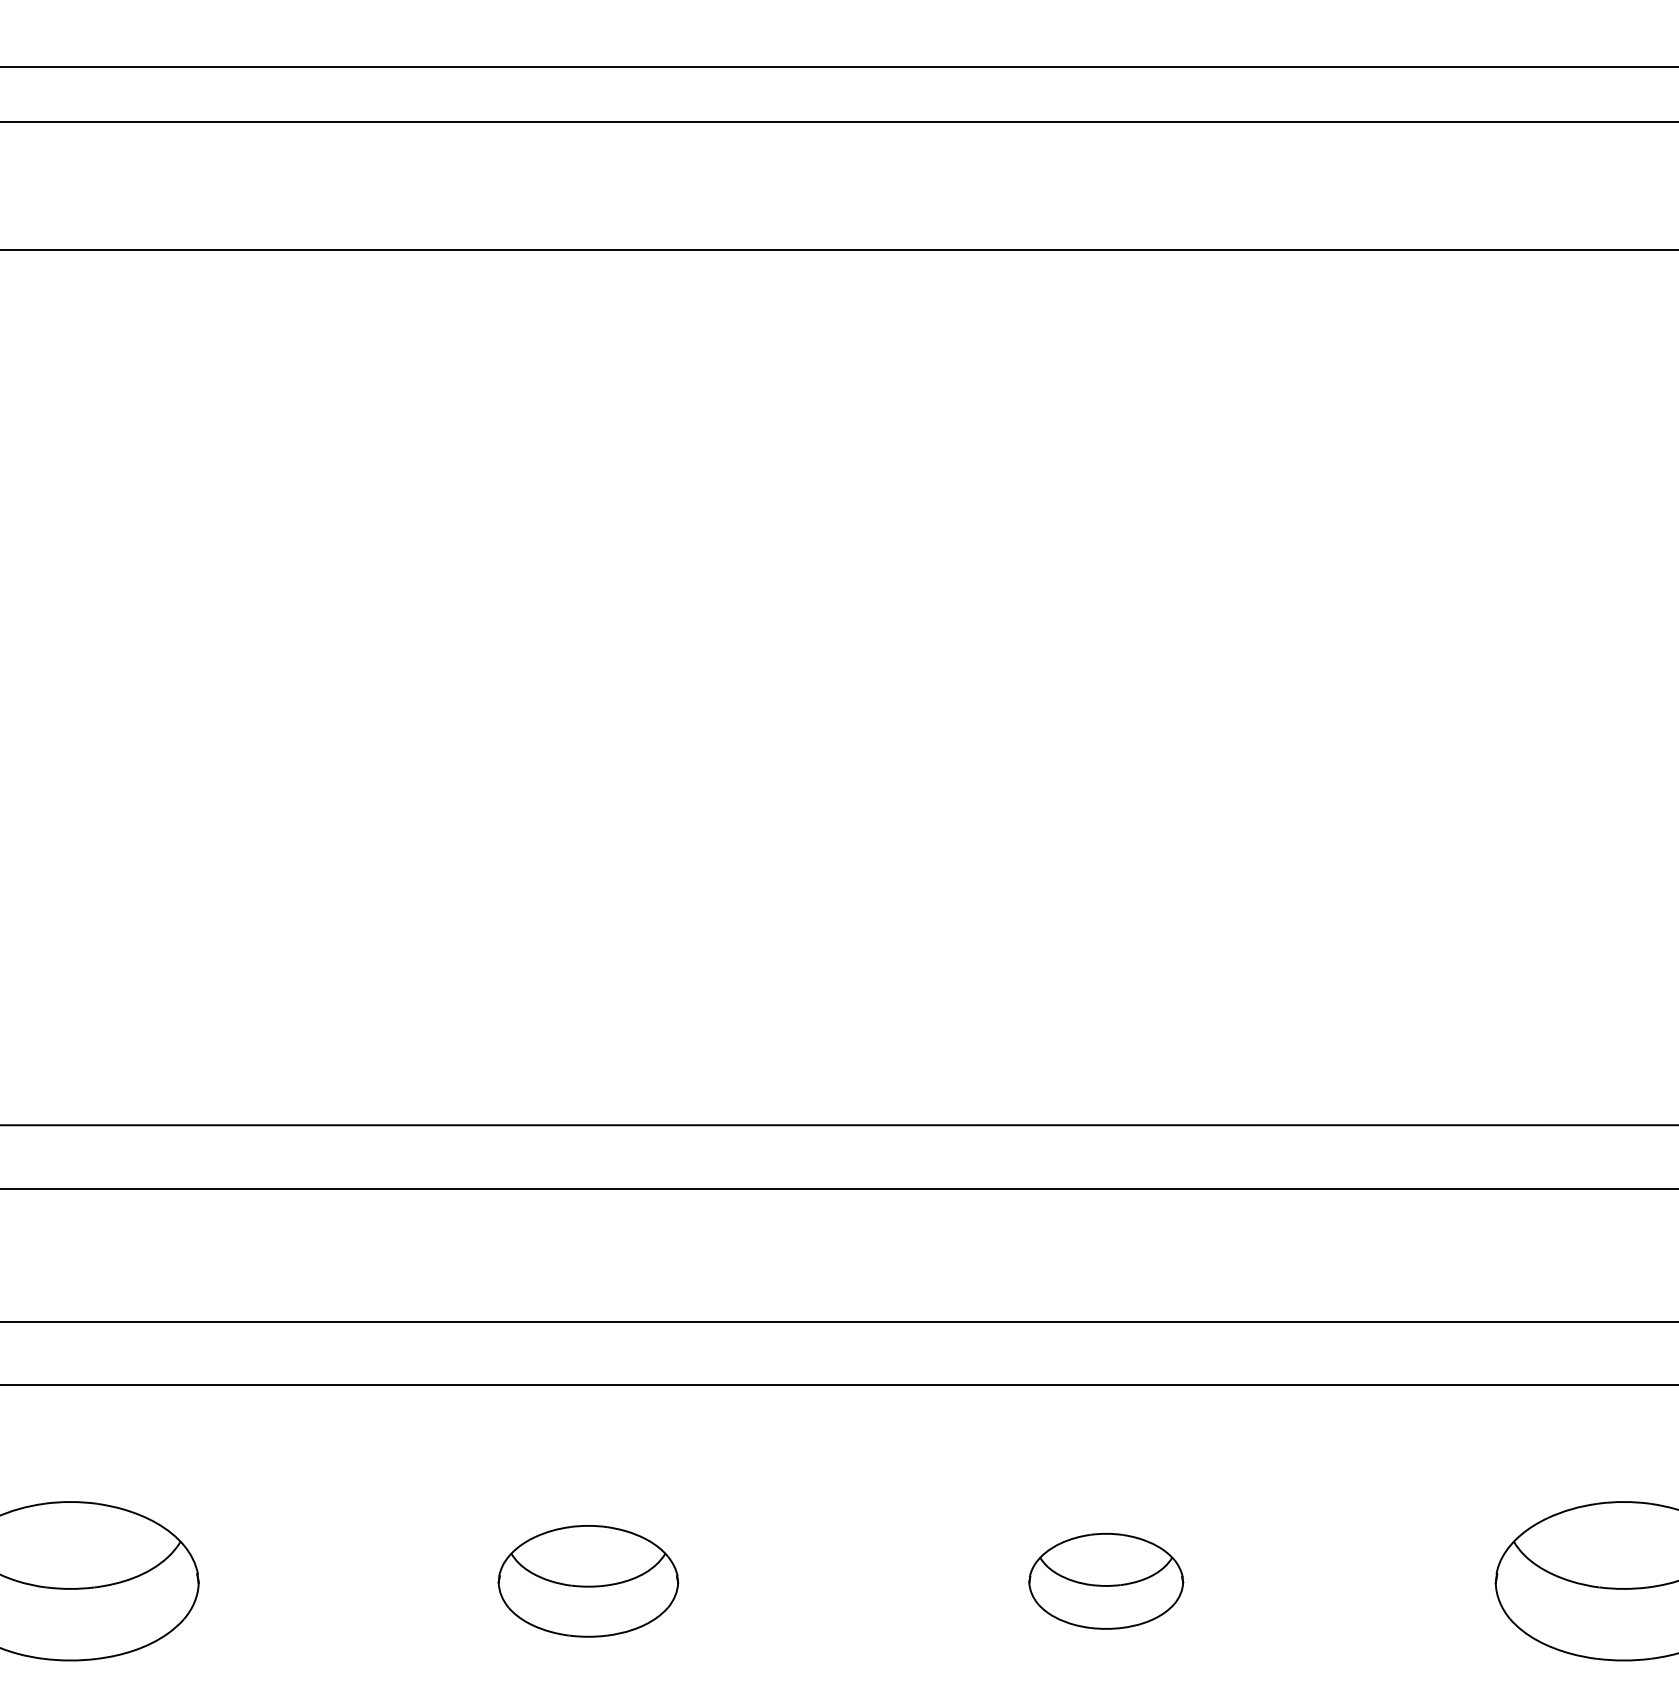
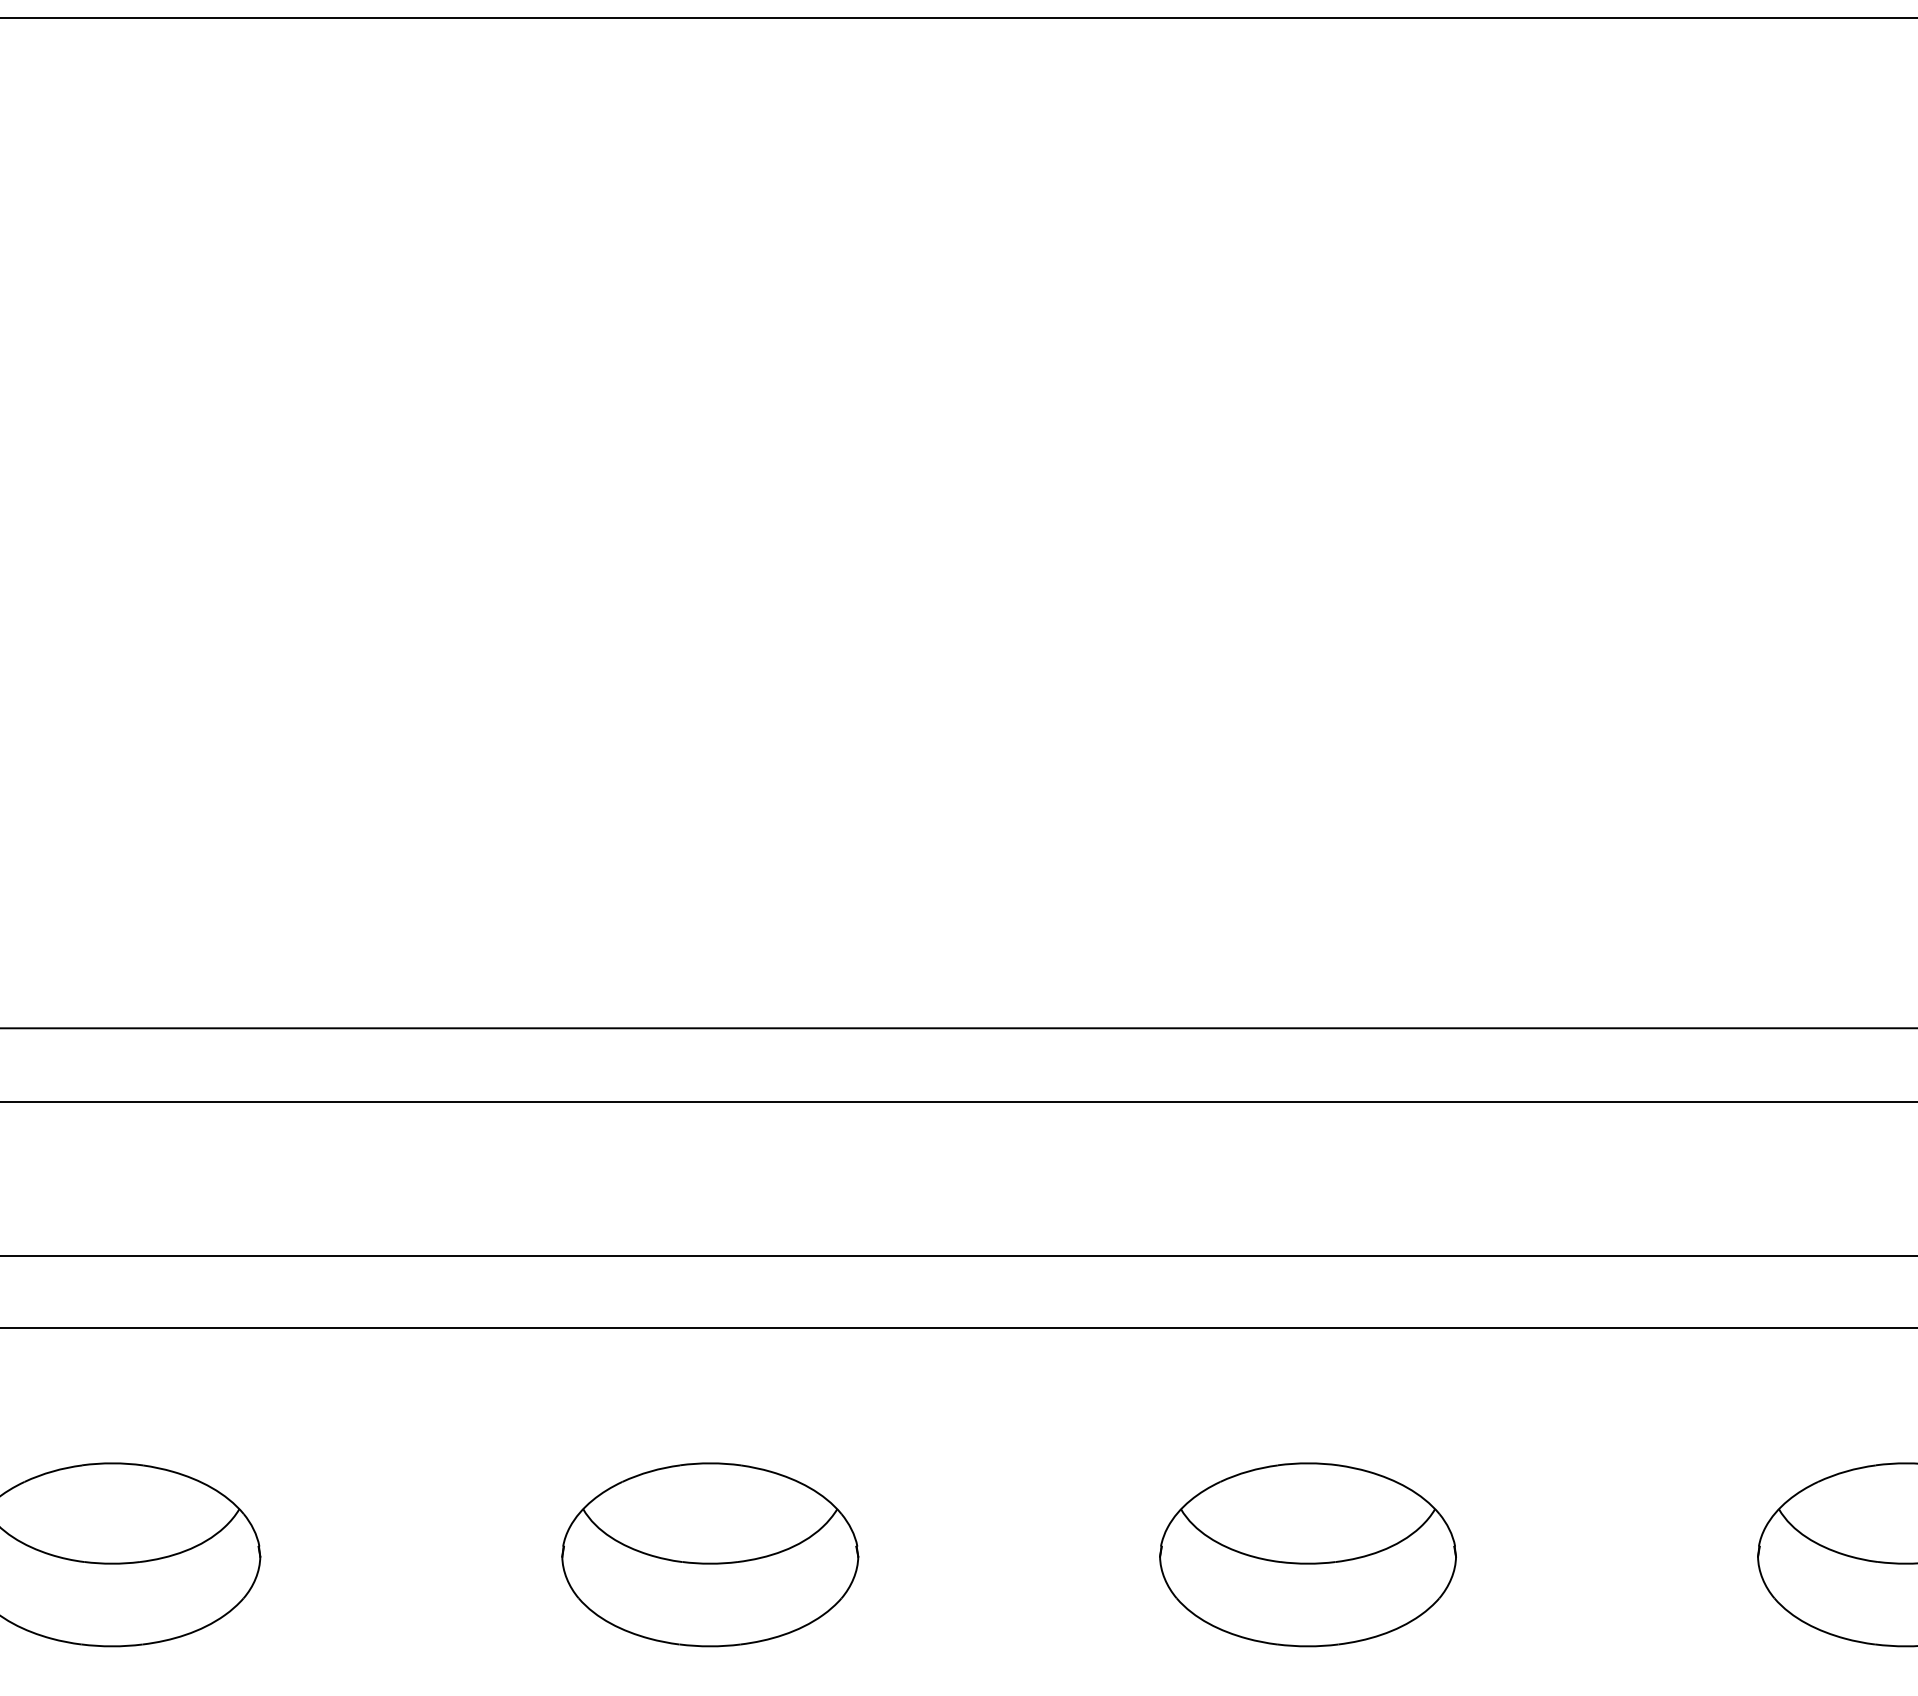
part: (588, 1581) -> (710, 1555), size x1.43
part: (1106, 1581) -> (1308, 1555), size x1.67

